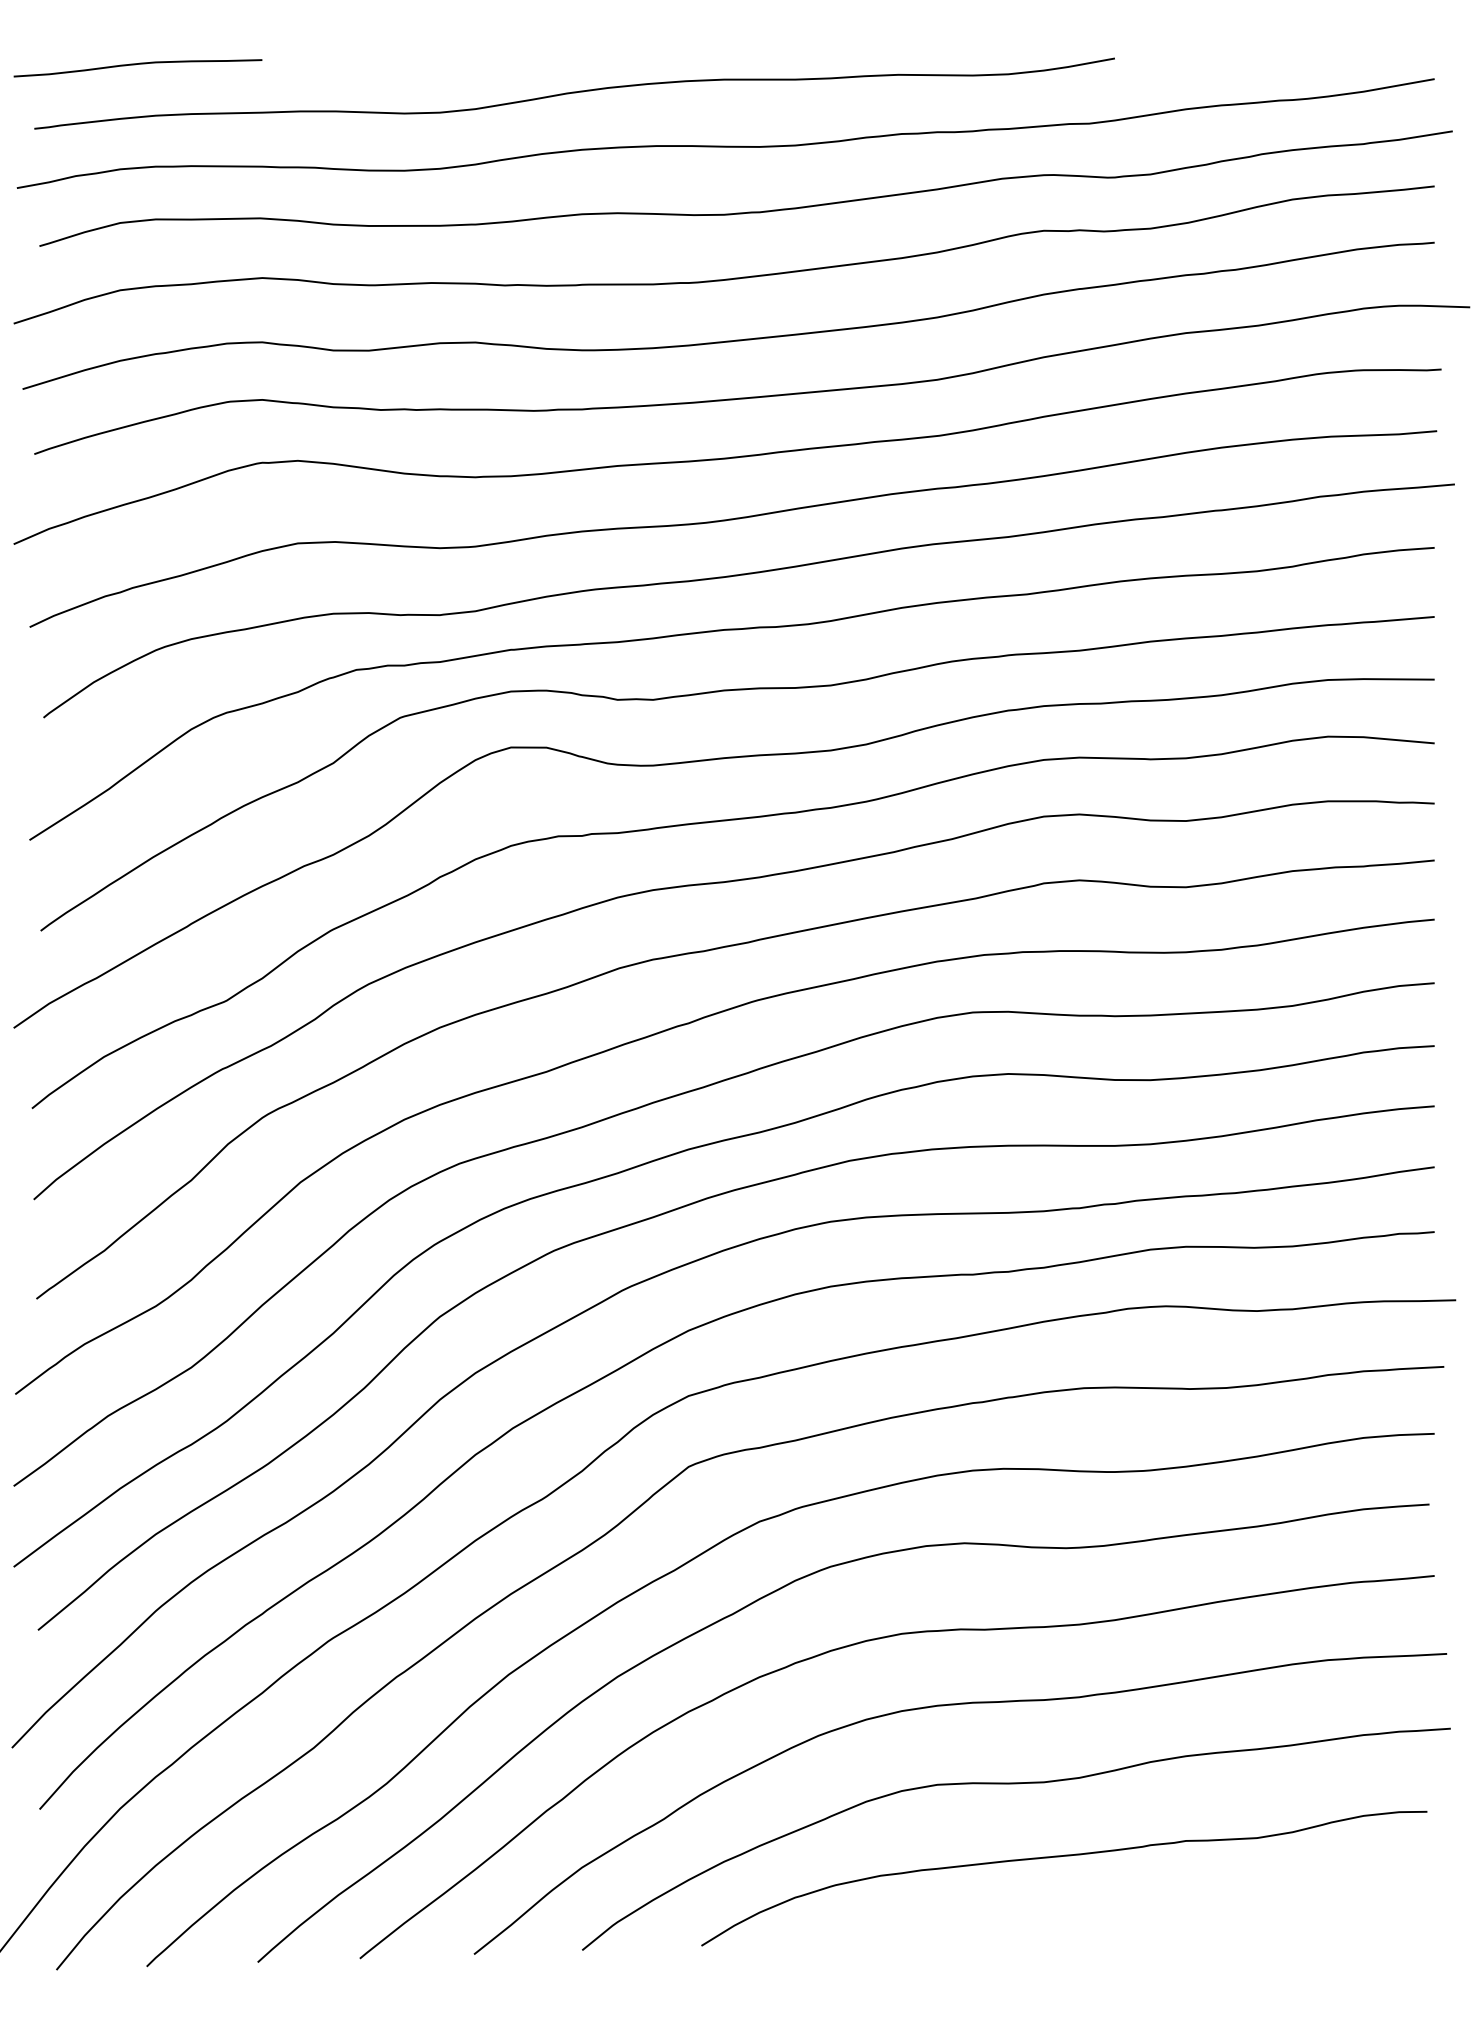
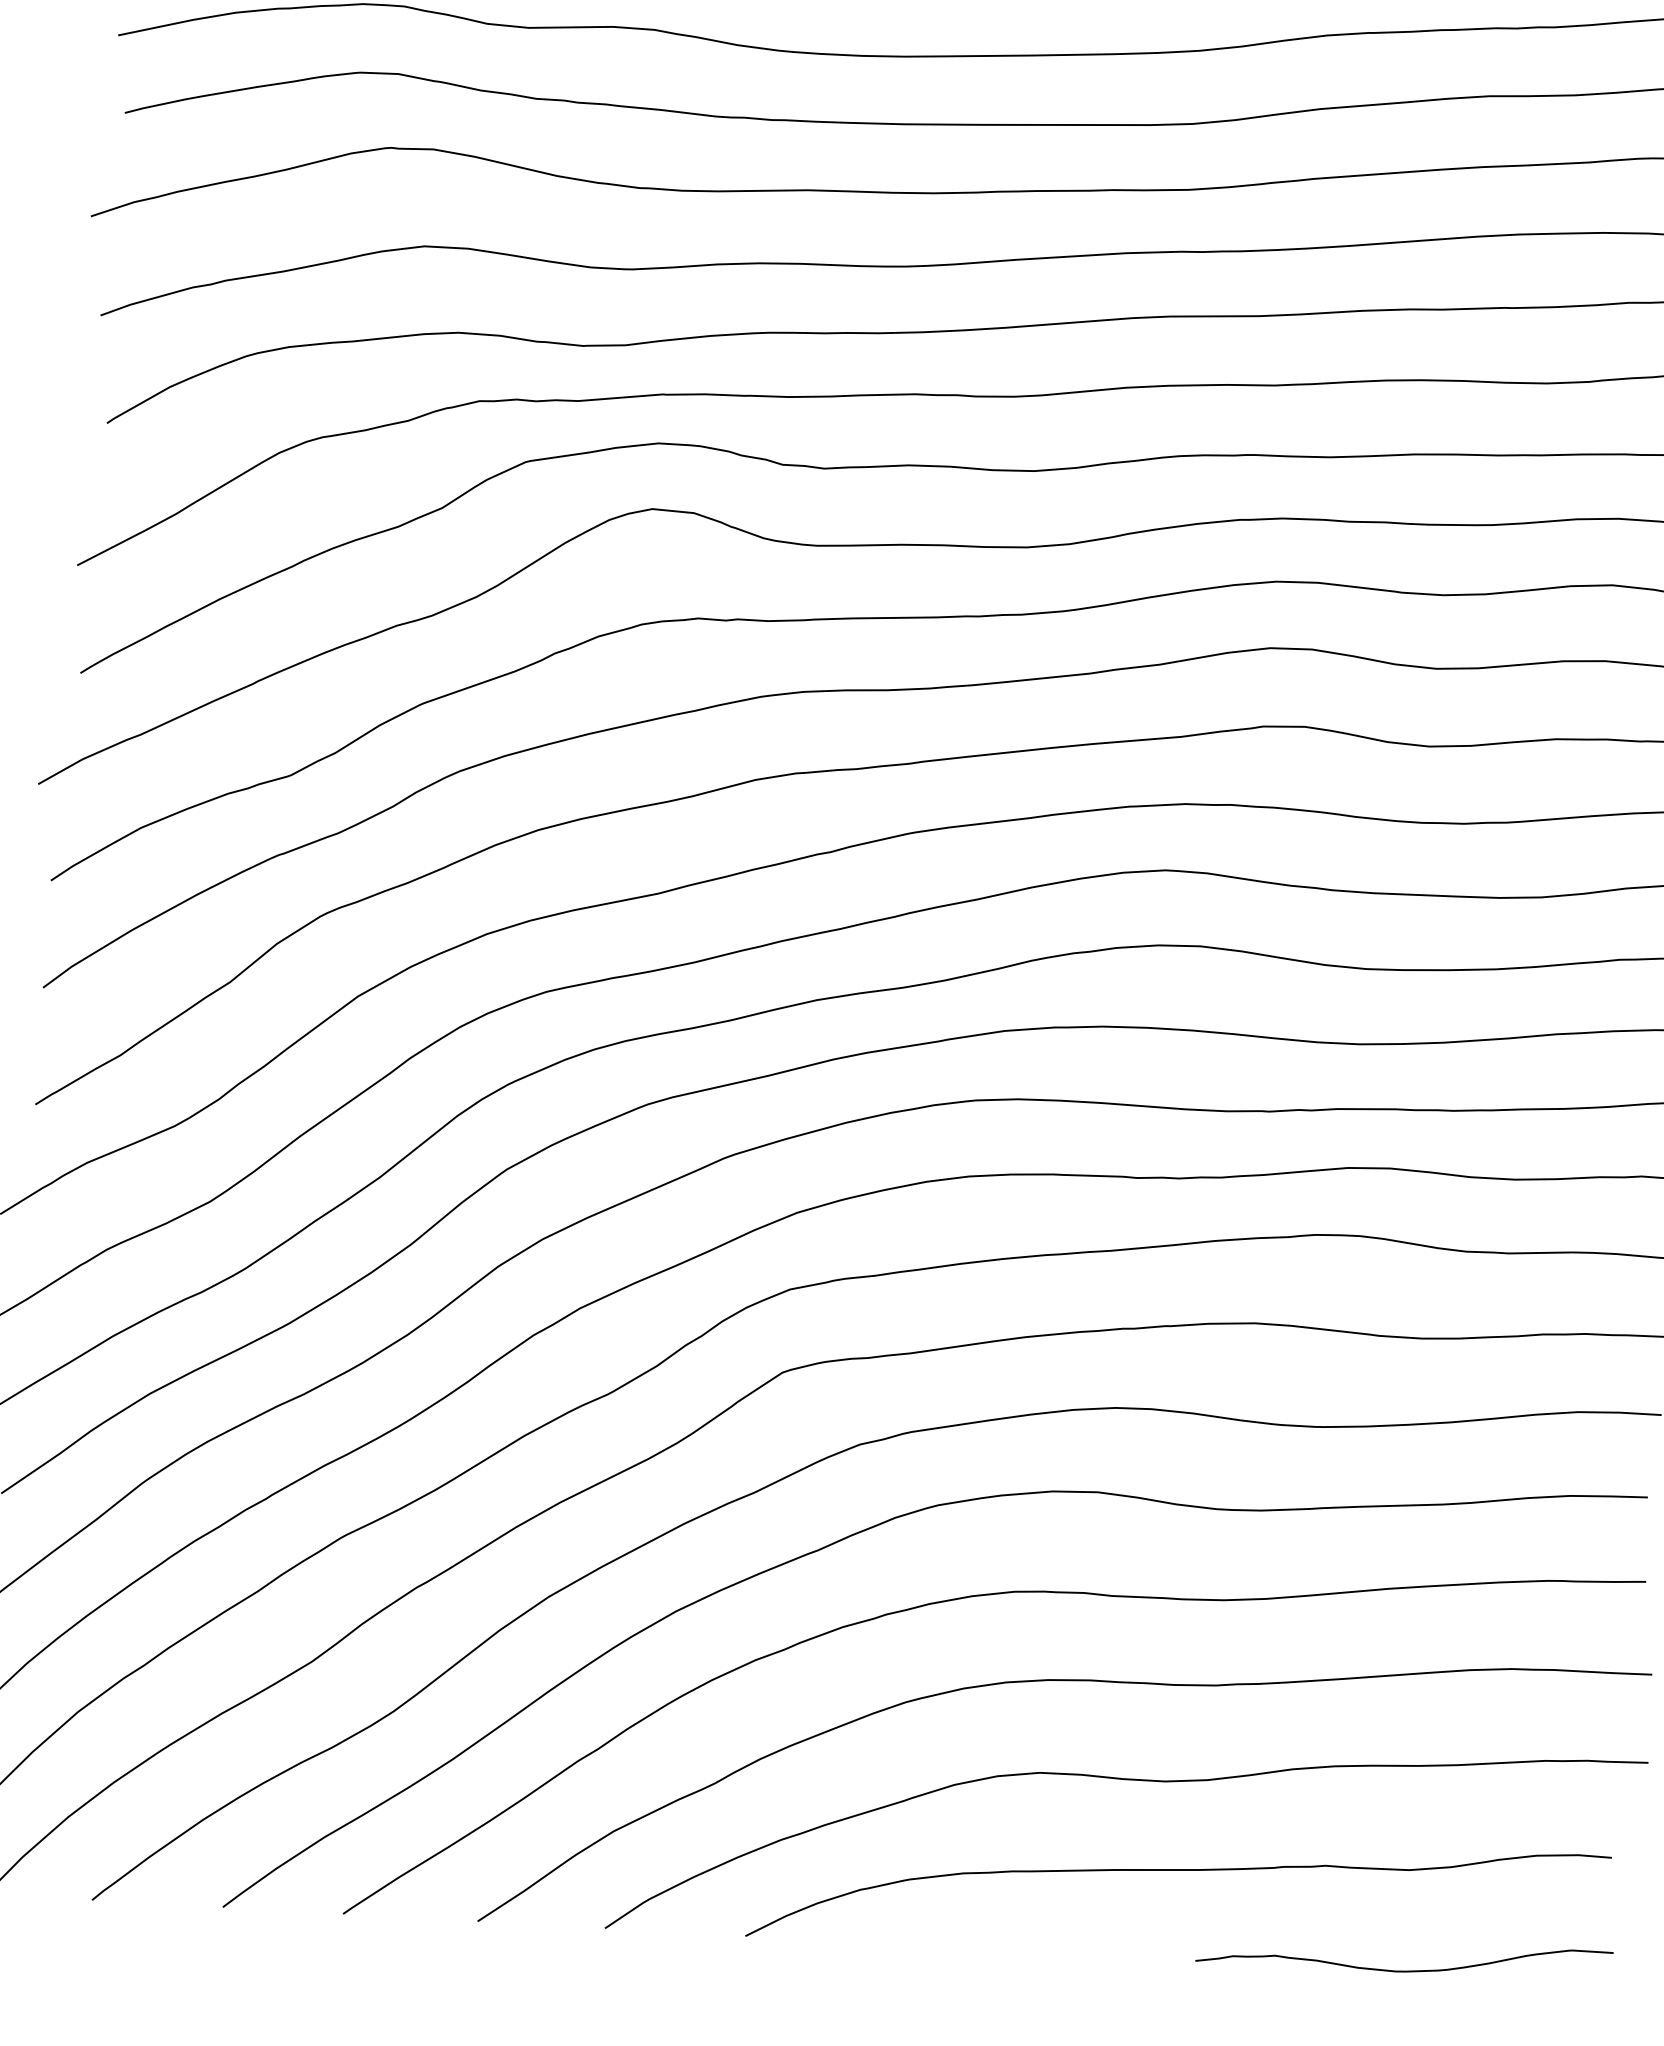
curve: (1259, 1923) -> (1402, 1970), added

